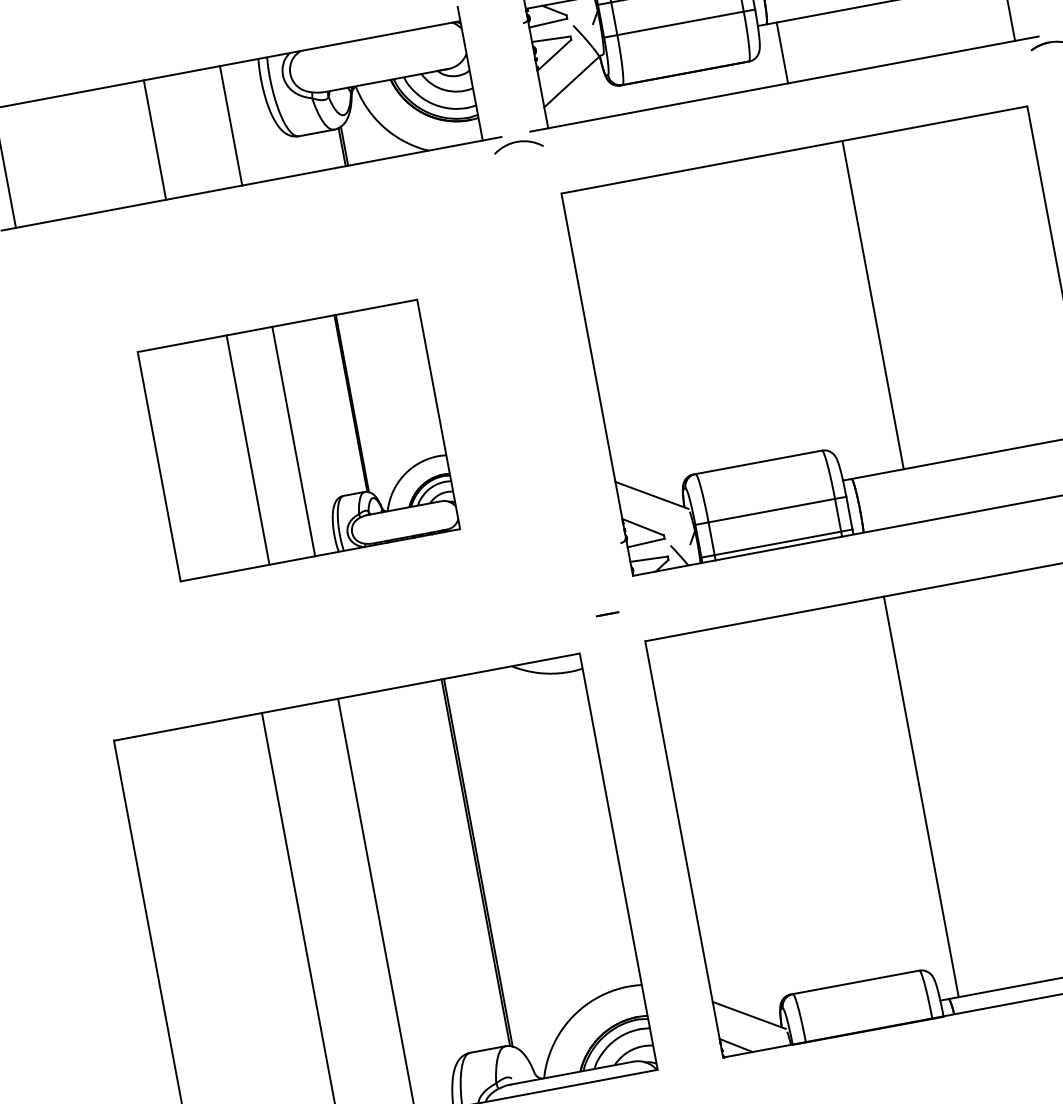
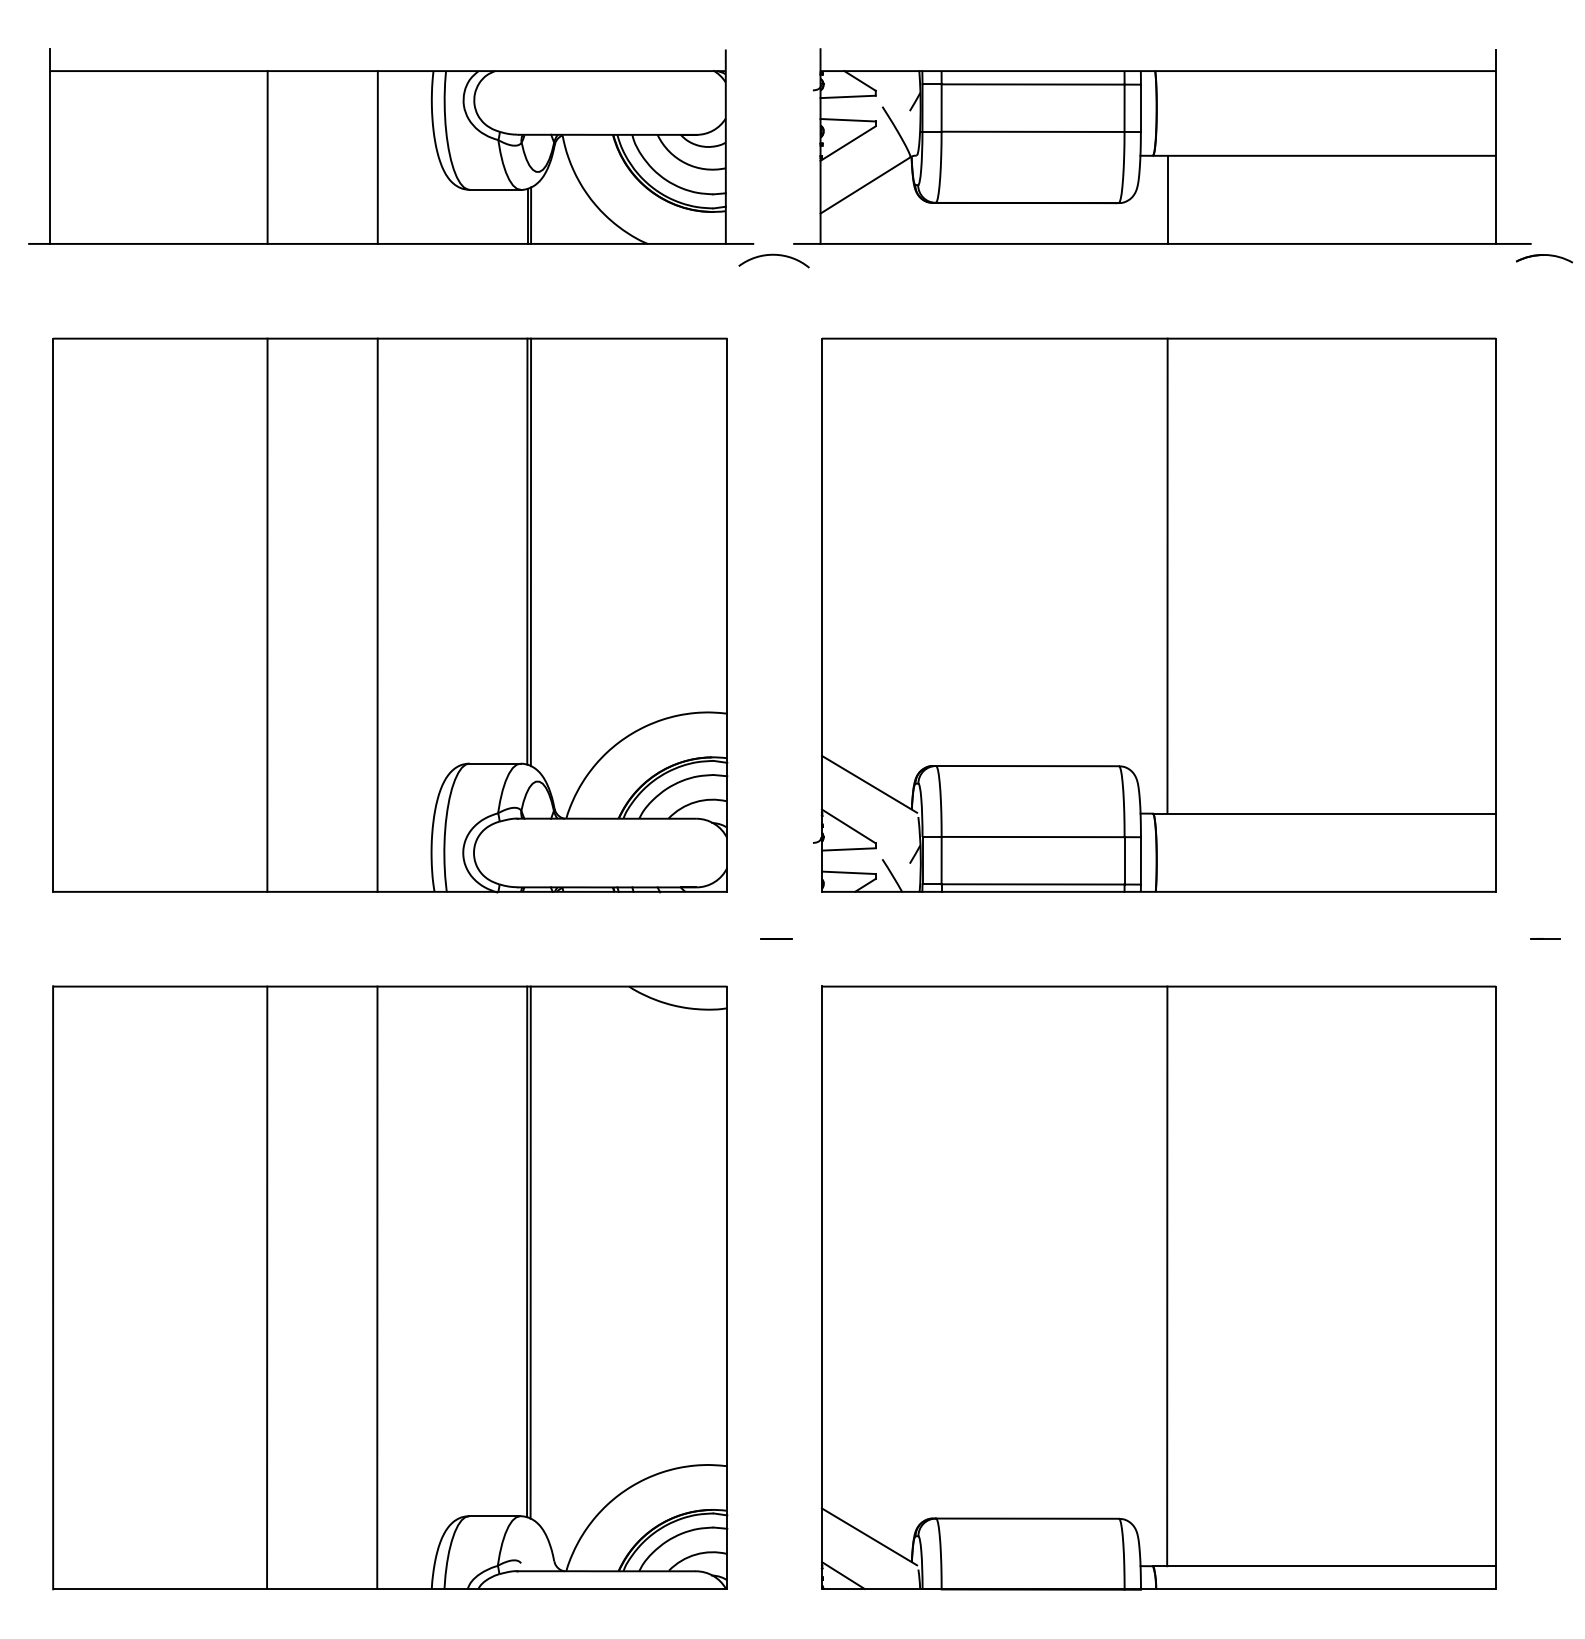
line: (872, 304) -> (1167, 575), moved
part: (299, 440) -> (390, 615), size x1.67

